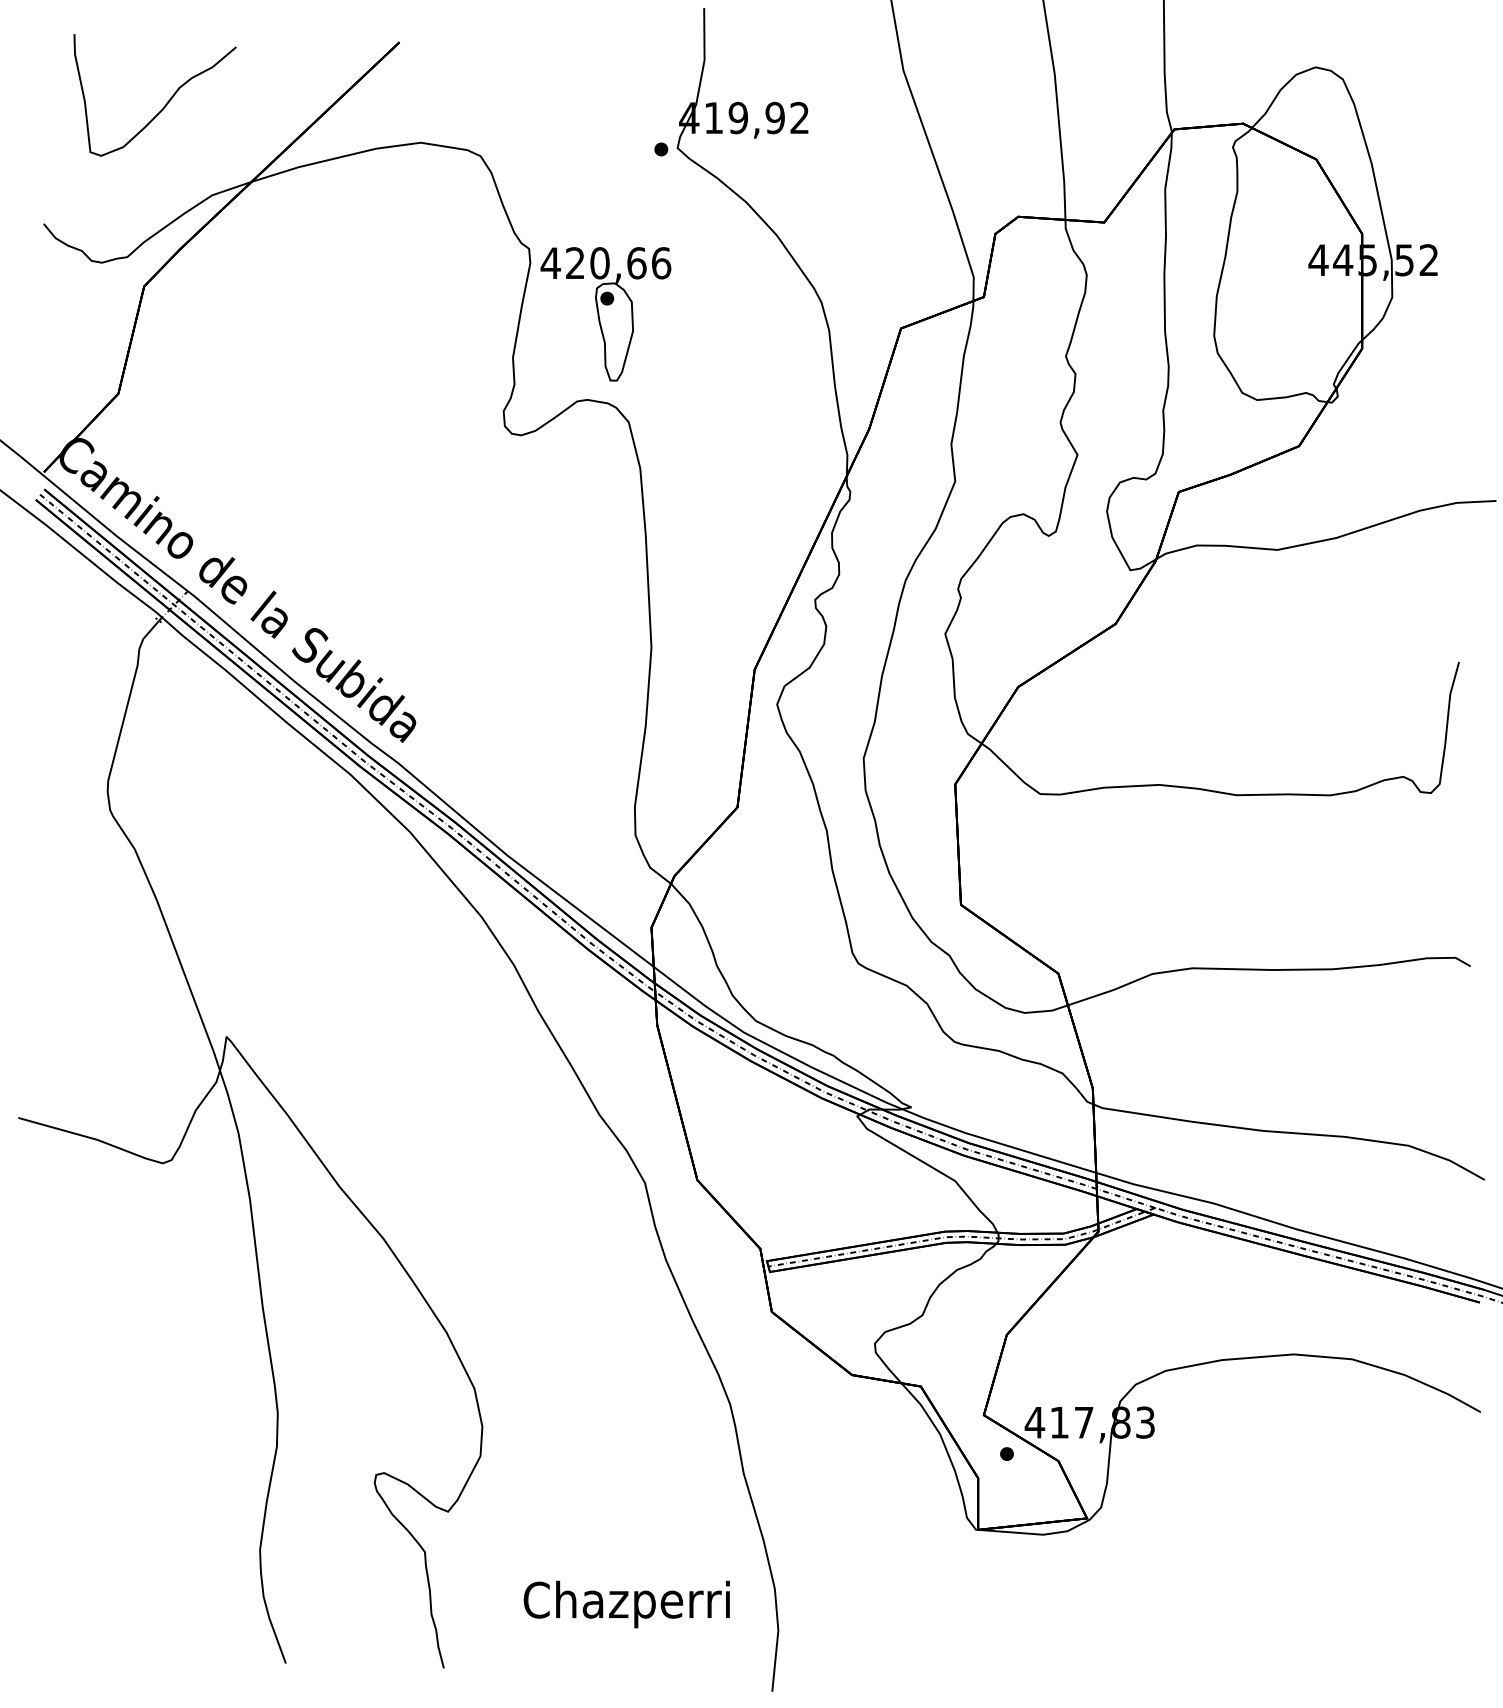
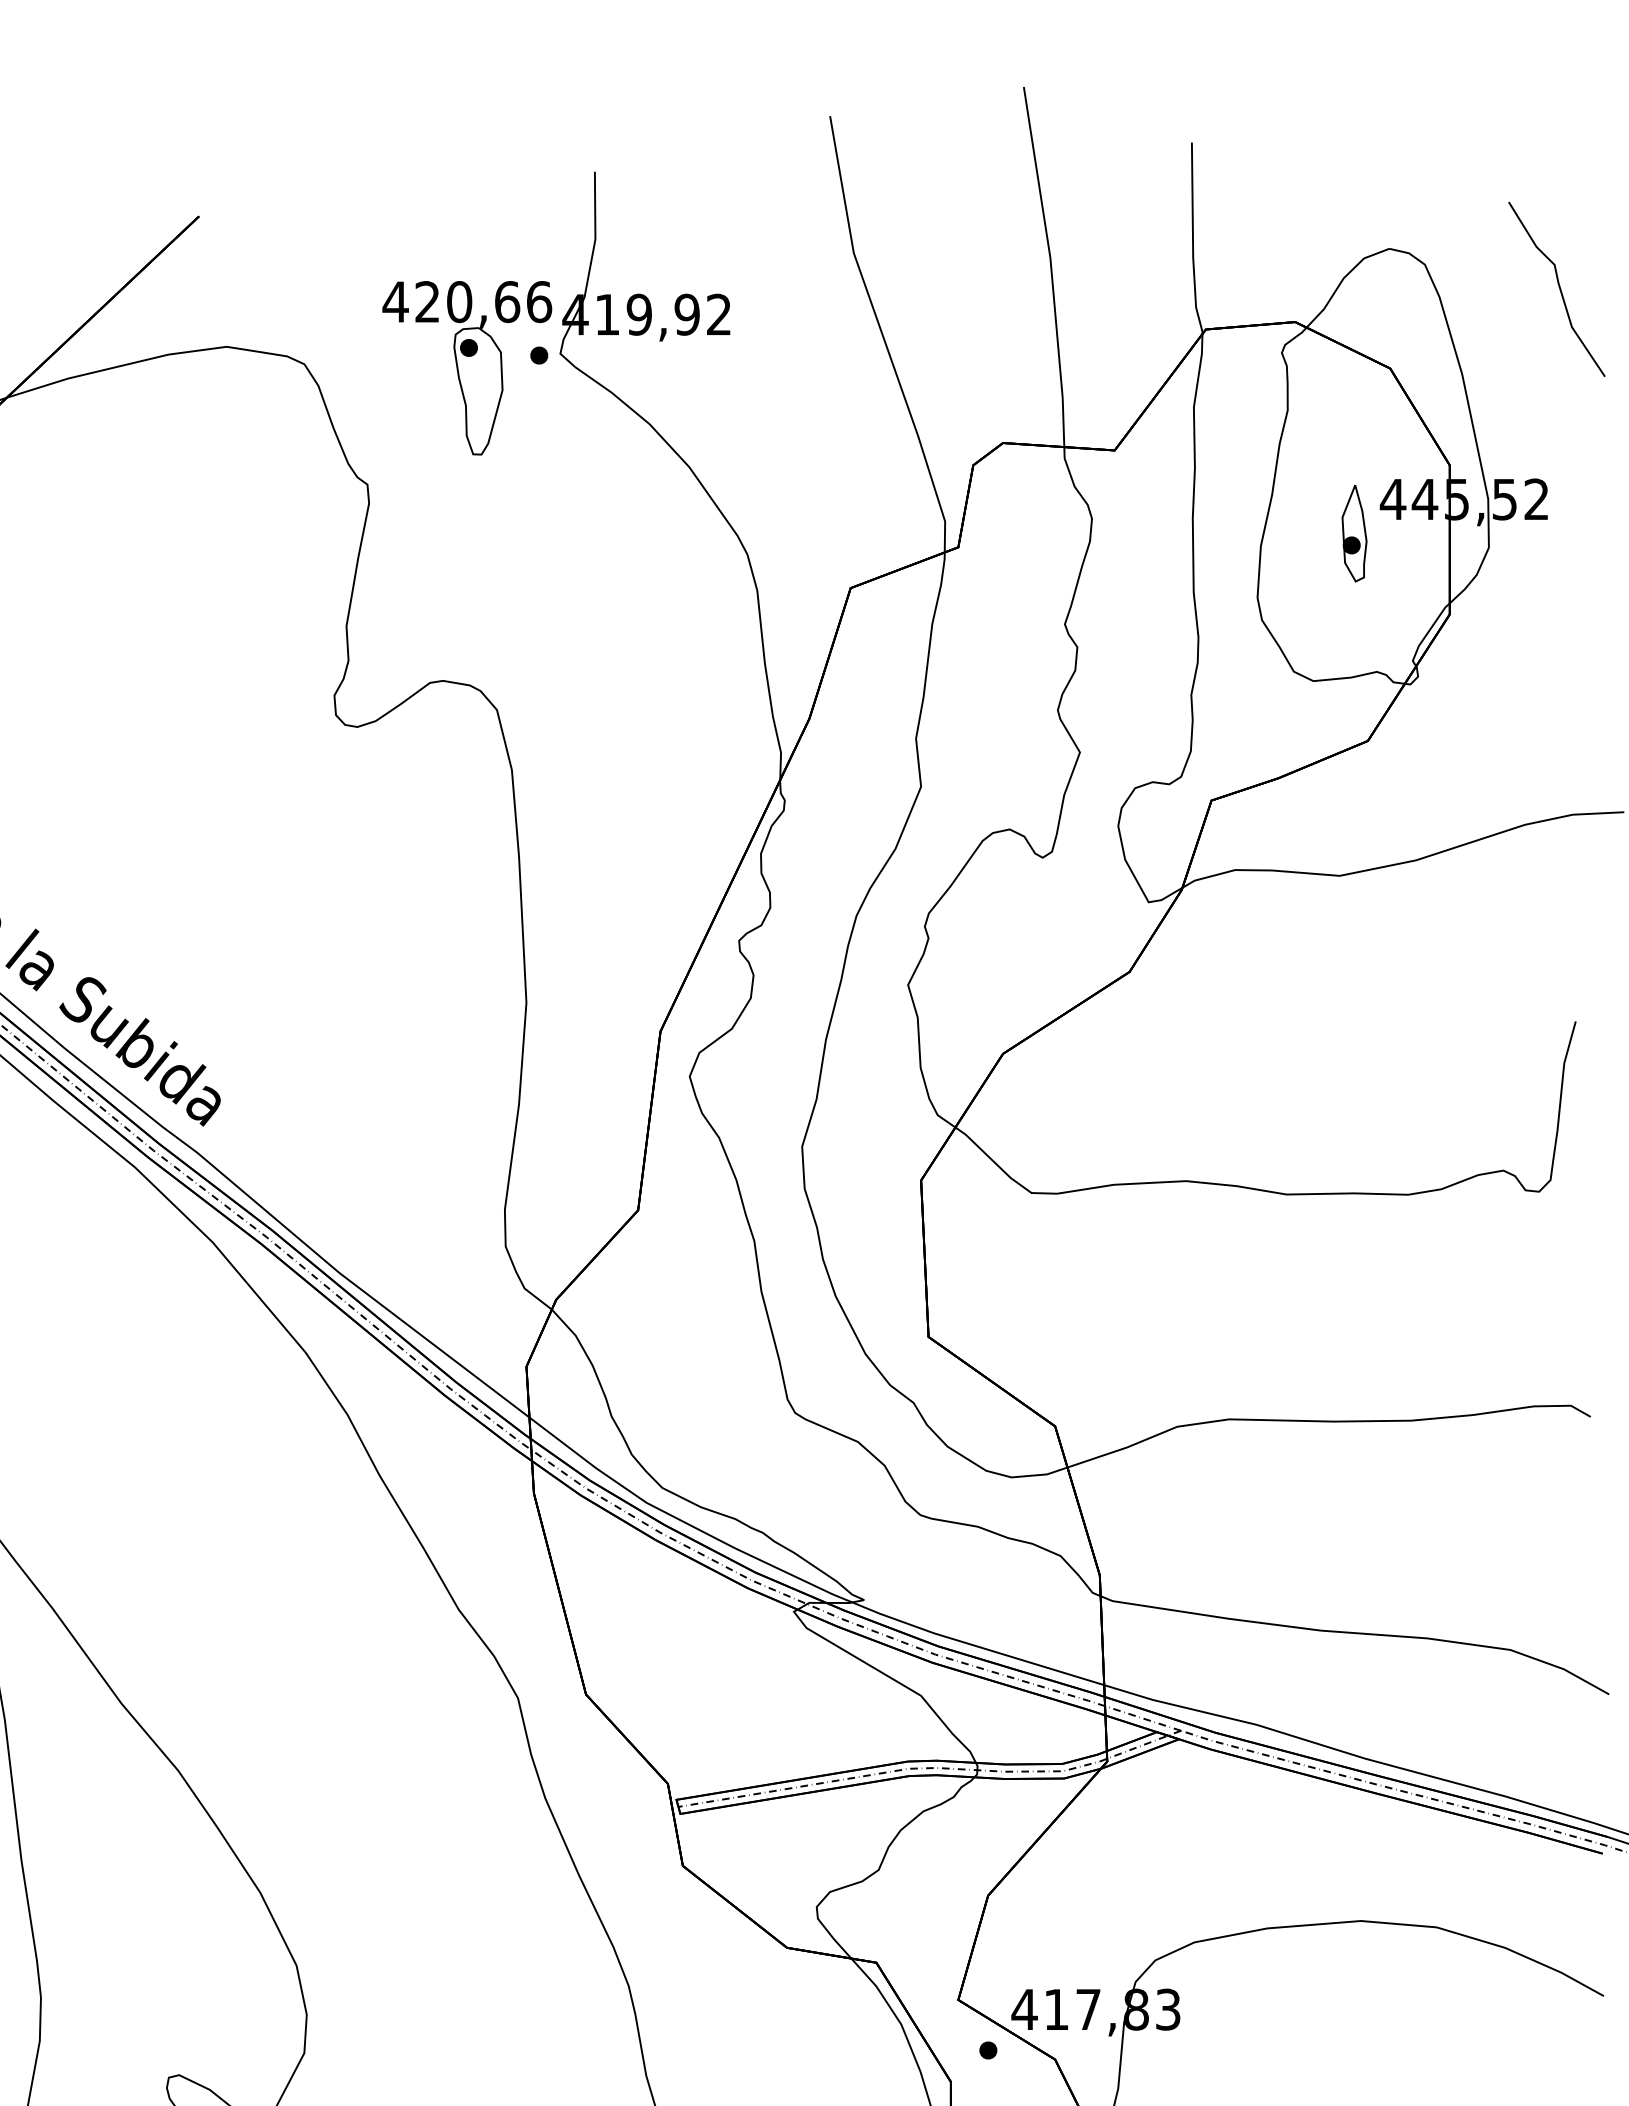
curve: (1446, 98) -> (1559, 289), added
part: (1288, 286) -> (1354, 533), added
part: (605, 314) -> (466, 368), moved

